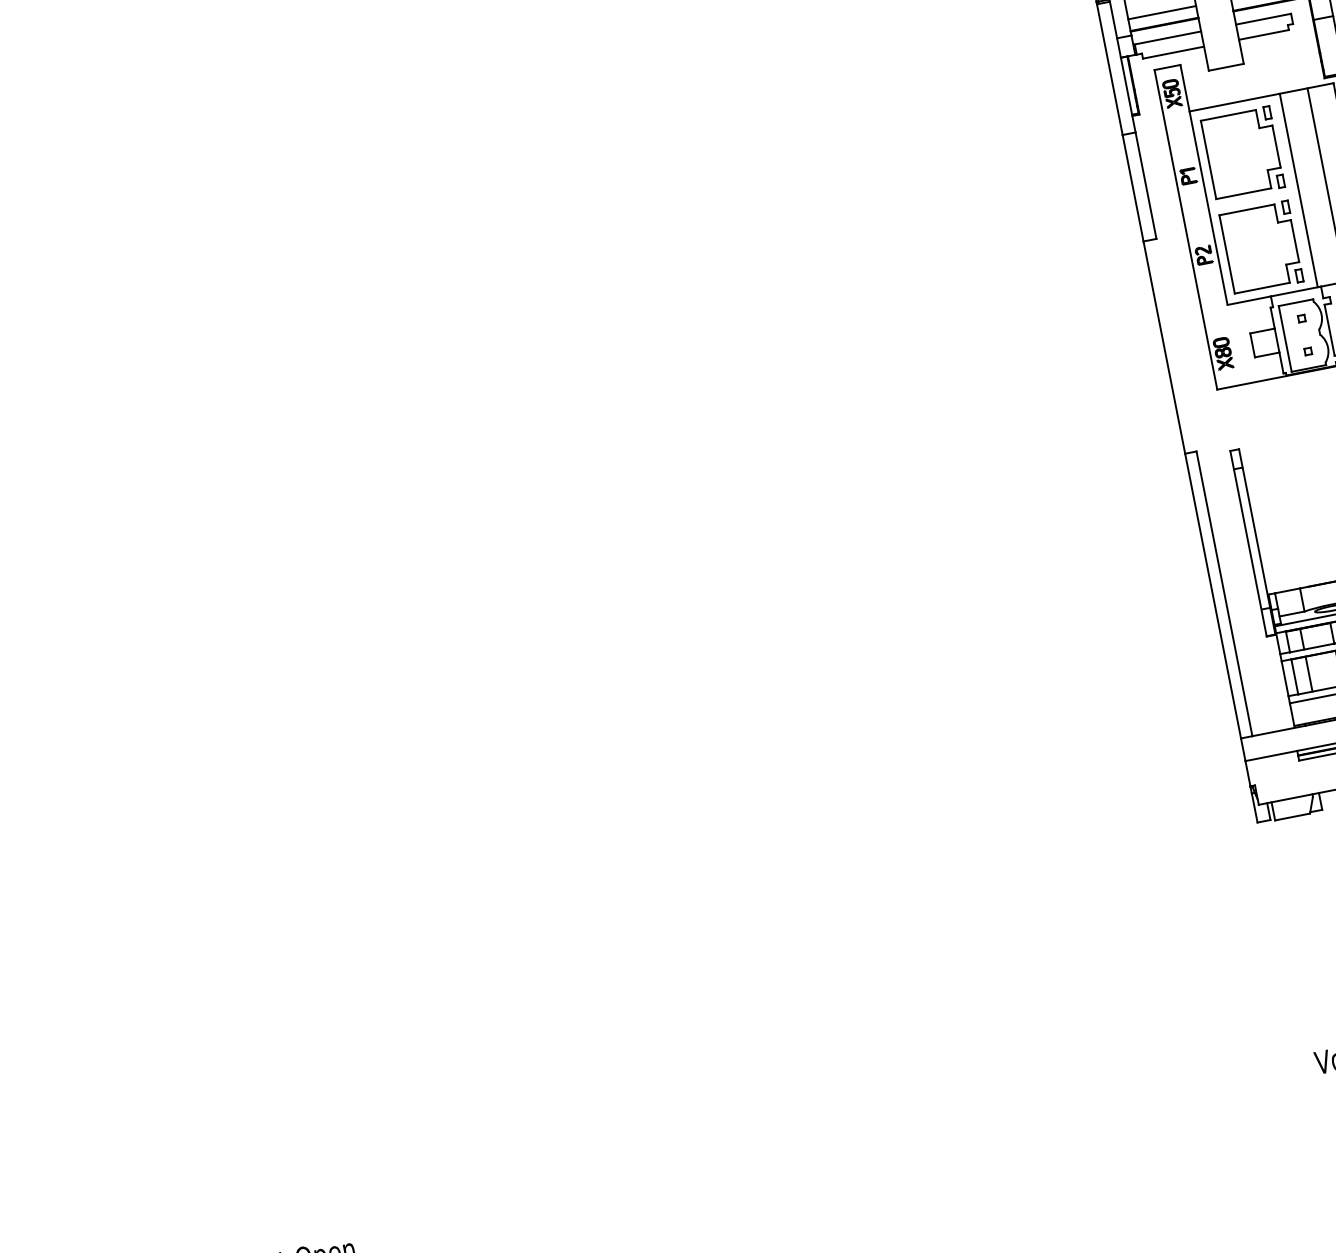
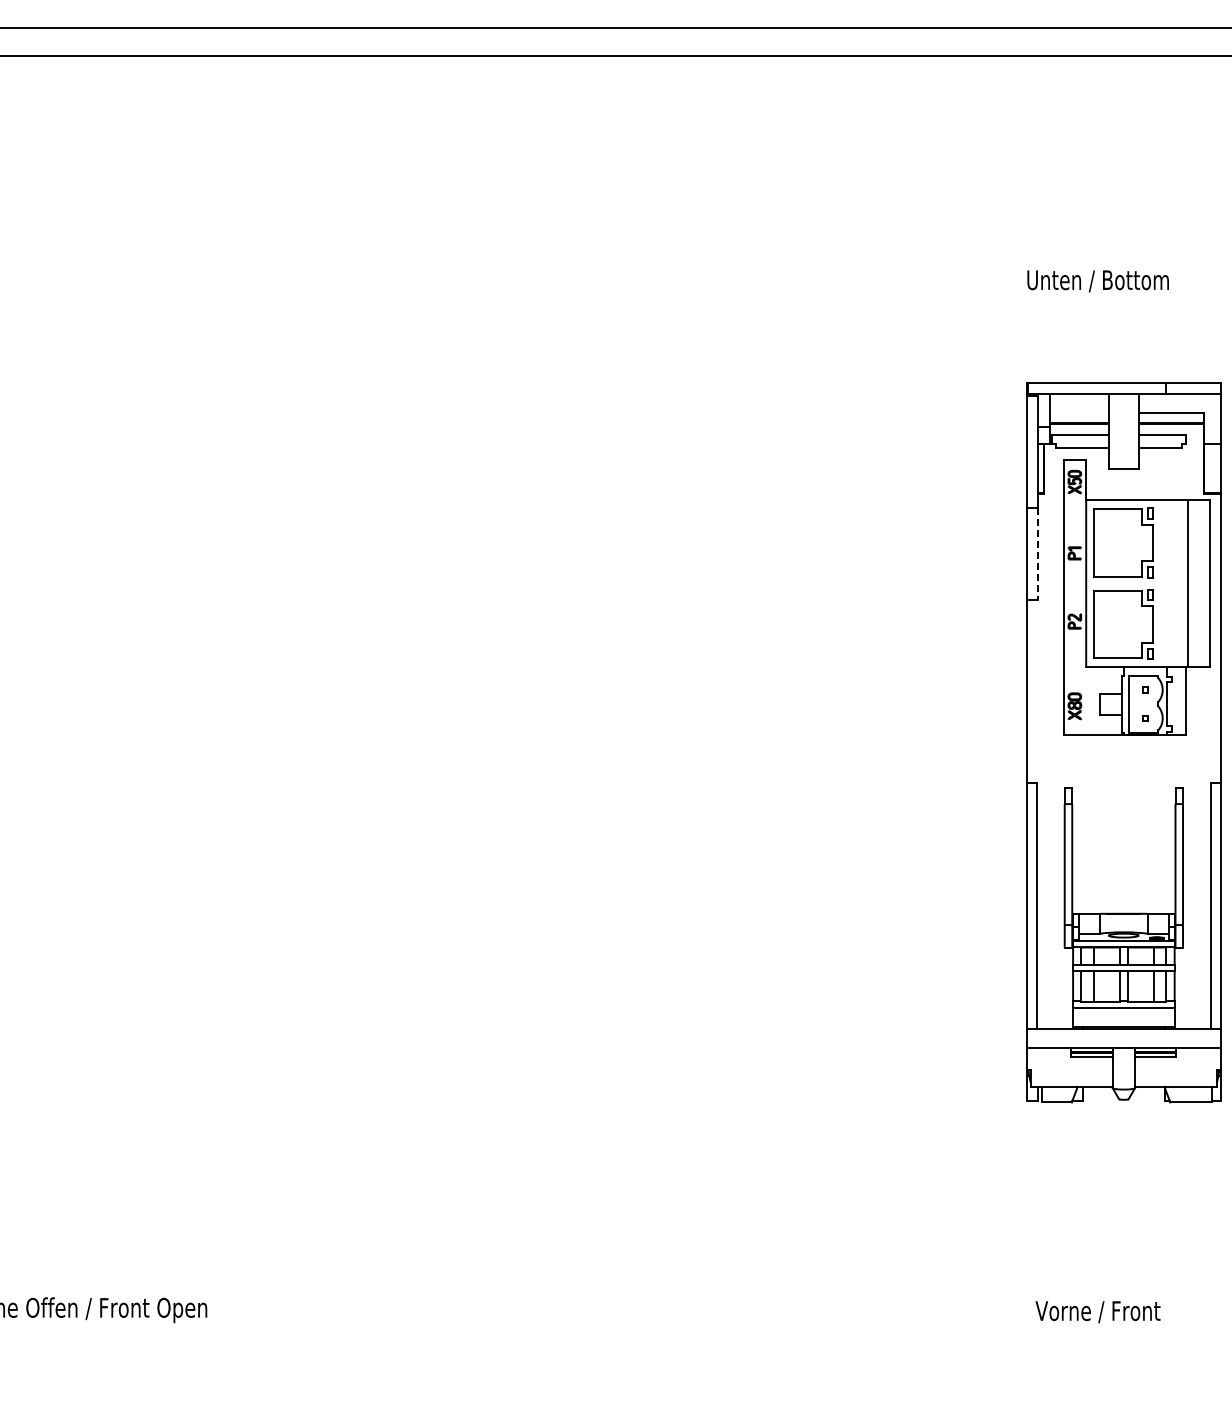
line: (1162, 13) -> (1079, 413), removed
line: (1145, 186) -> (1037, 554), solid -> dashed
line: (1298, 189) -> (1163, 582), removed

